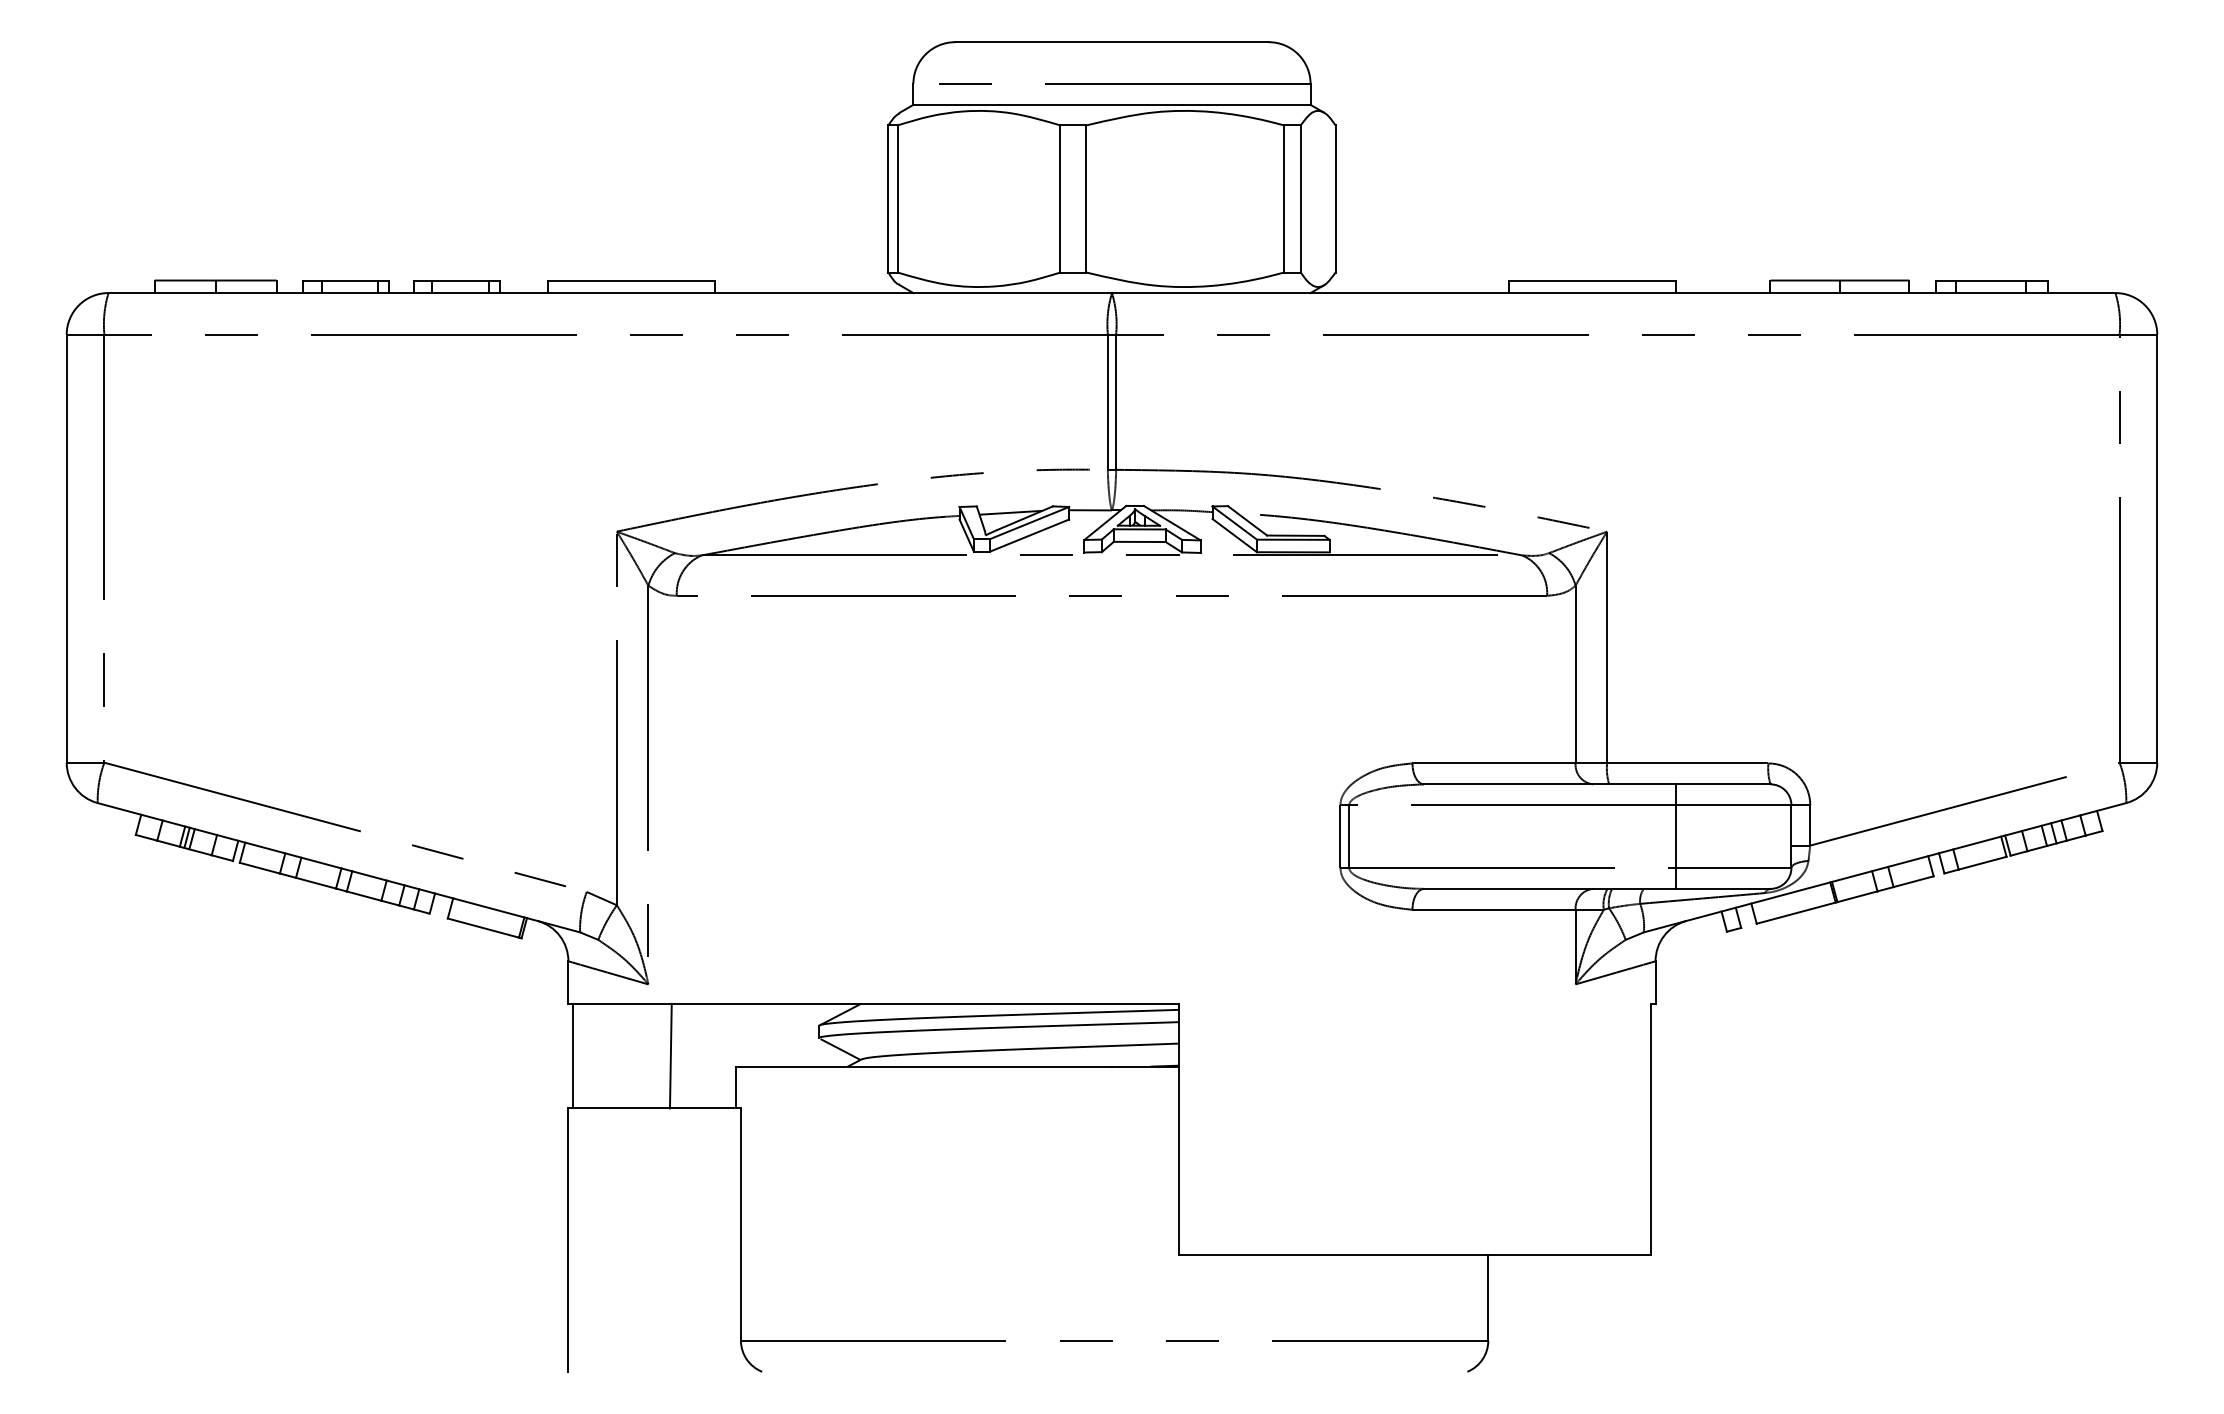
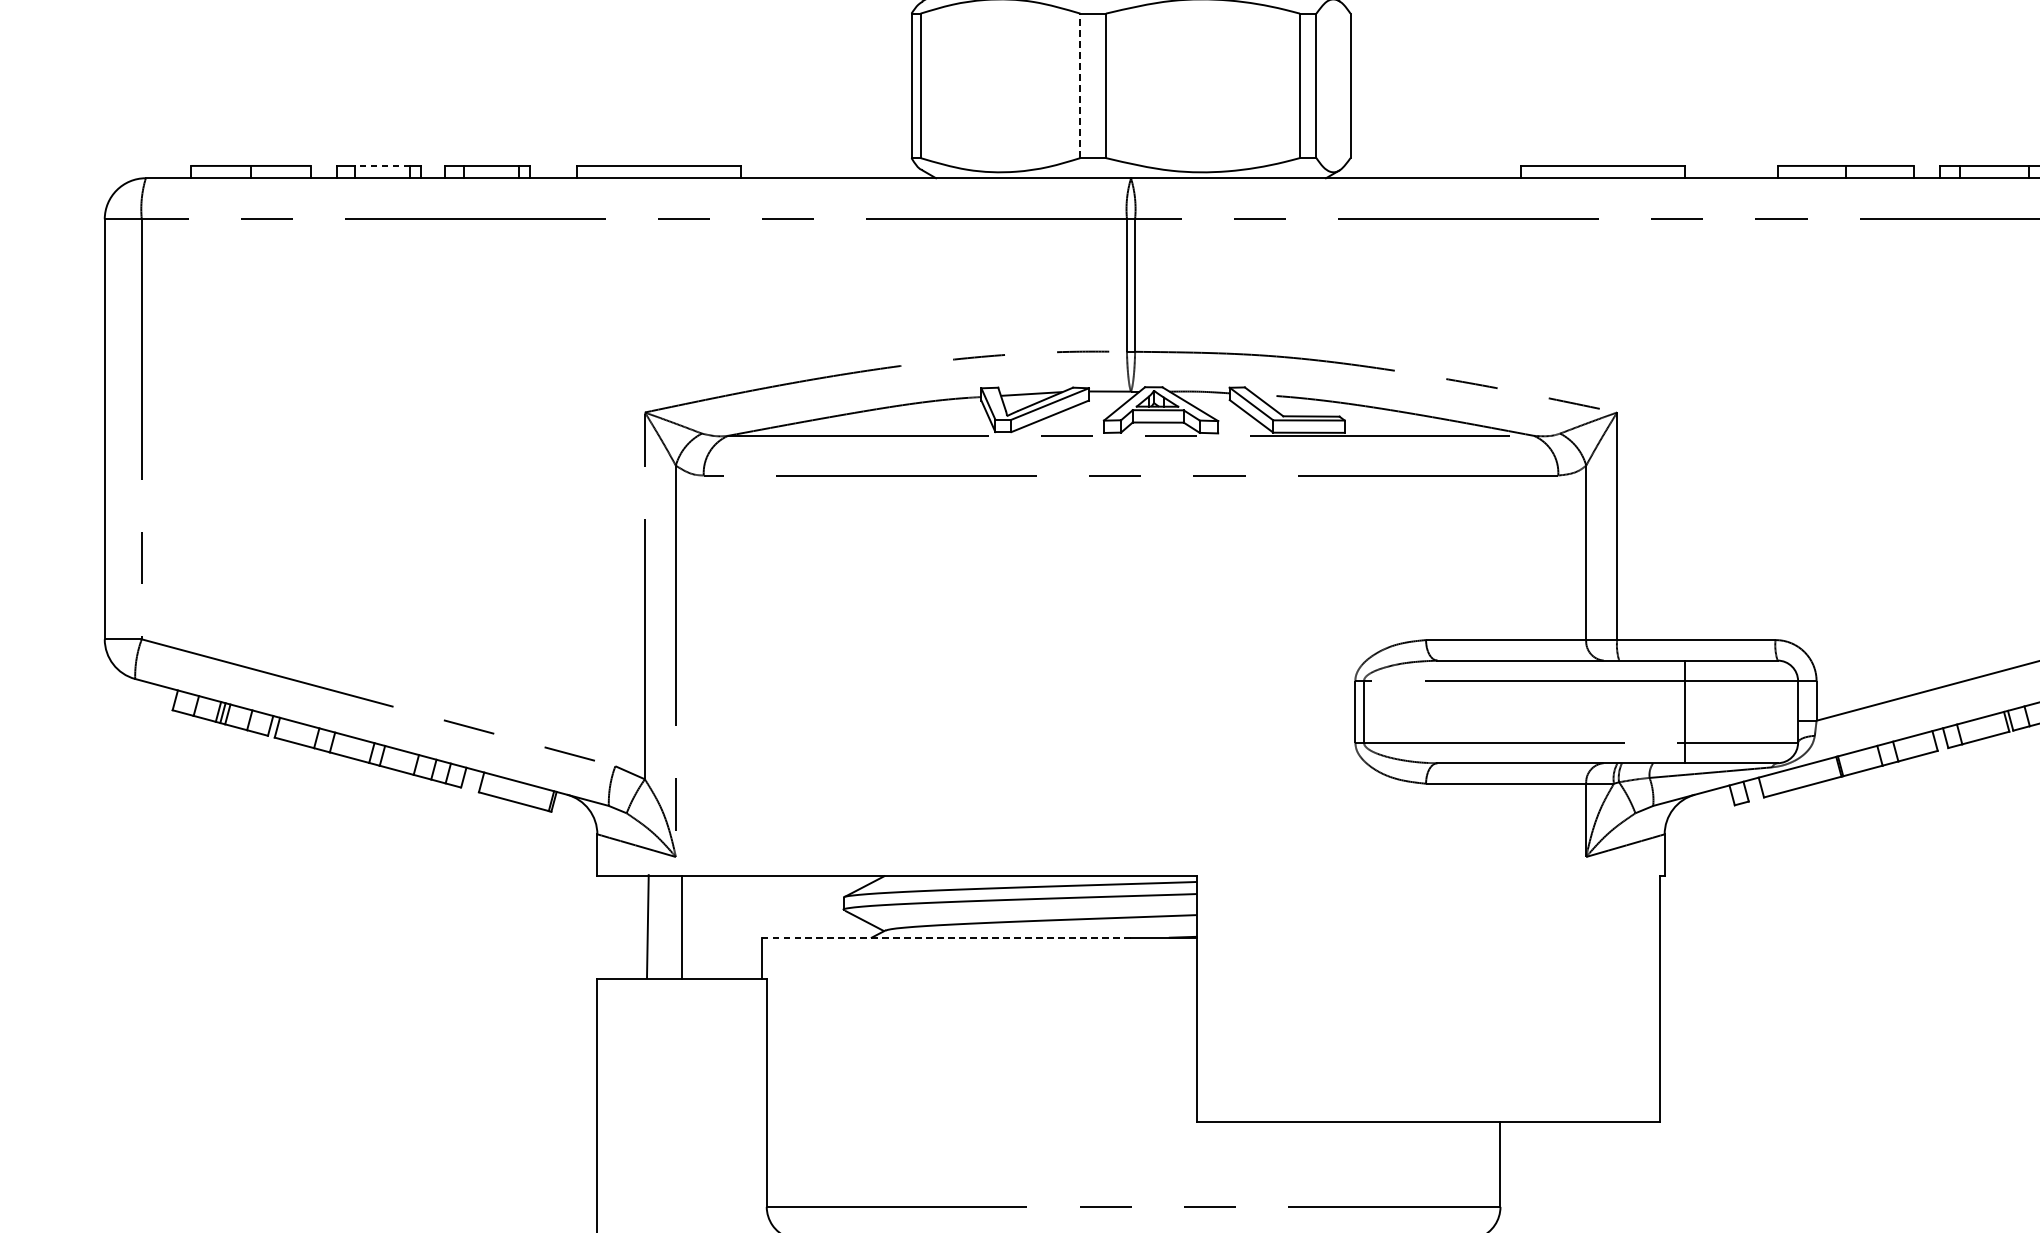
line: (1060, 198) -> (1080, 85), solid -> dashed
line: (349, 280) -> (382, 165), solid -> dashed
line: (572, 1055) -> (681, 926), moved
line: (670, 1055) -> (647, 925), moved
line: (924, 1066) -> (946, 937), solid -> dashed

